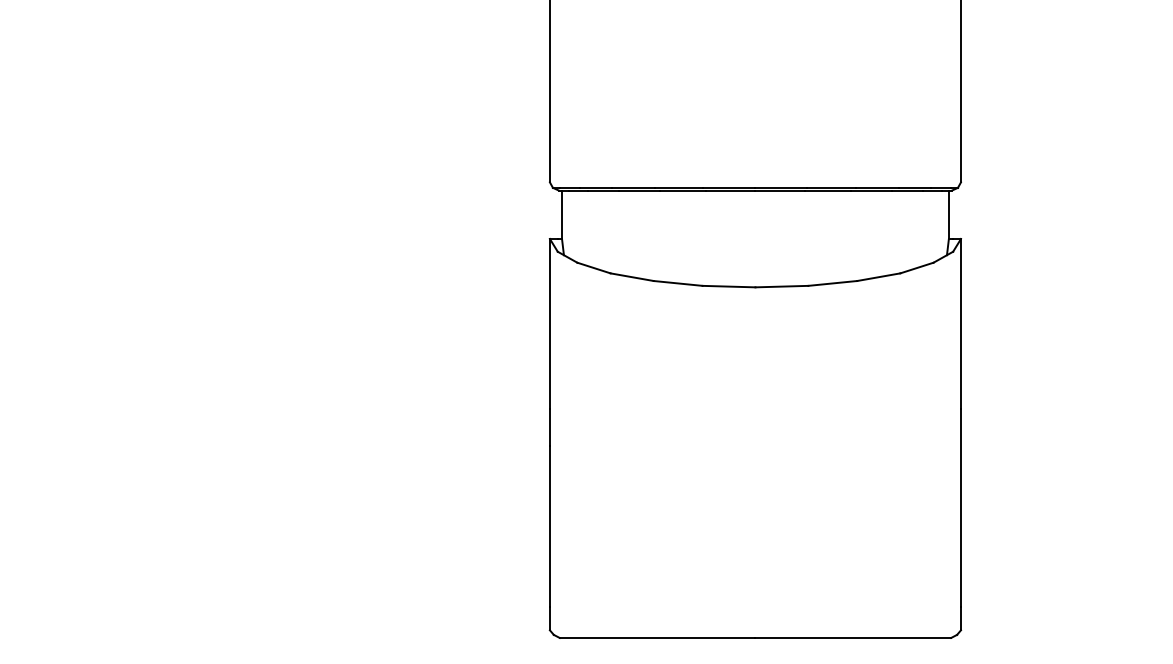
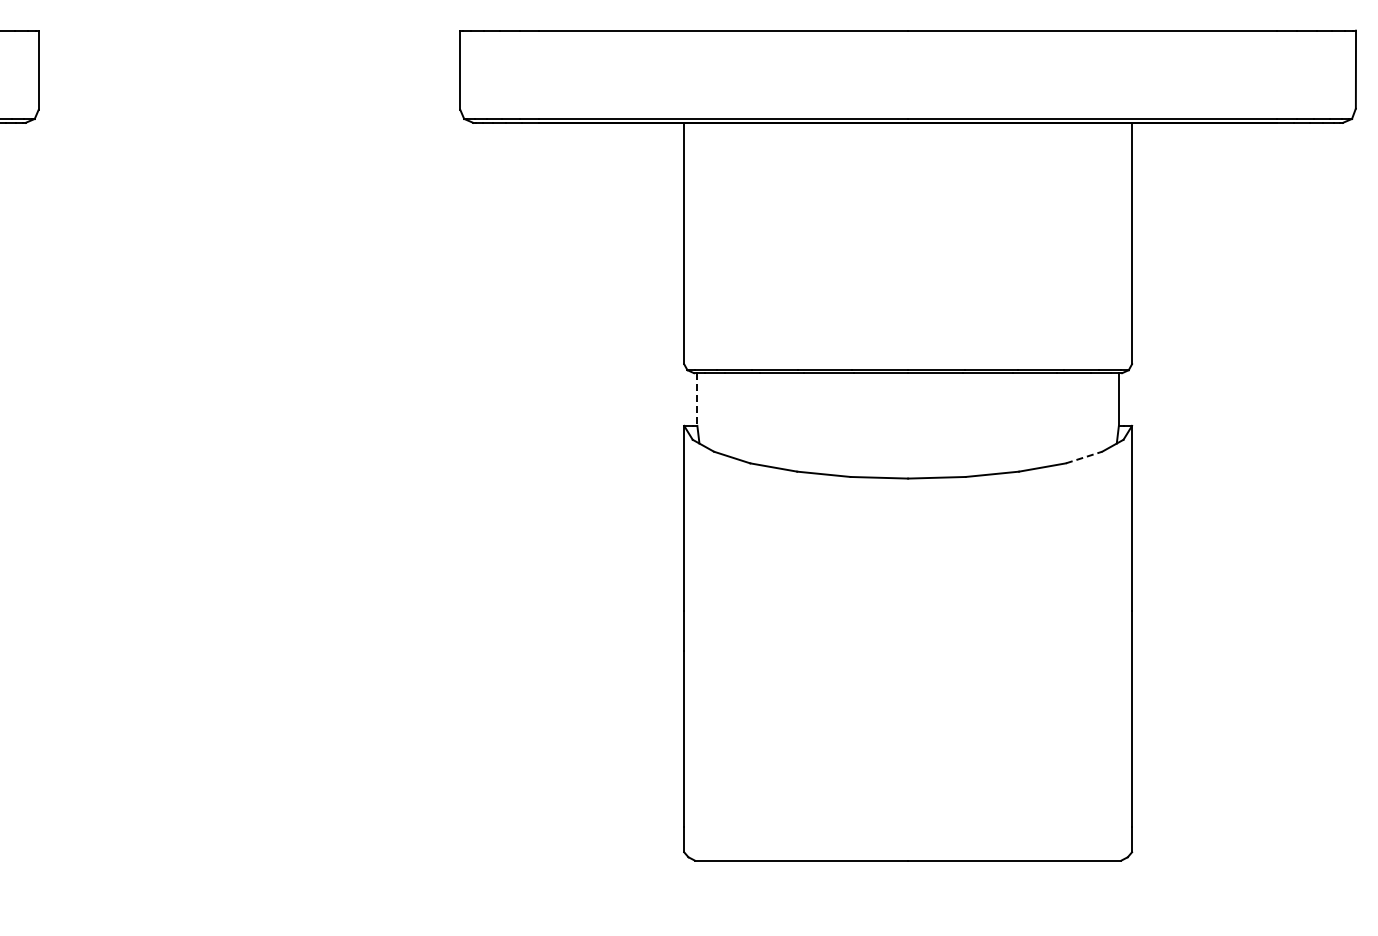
line: (562, 215) -> (697, 400), solid -> dashed
line: (917, 268) -> (1084, 457), solid -> dashed

